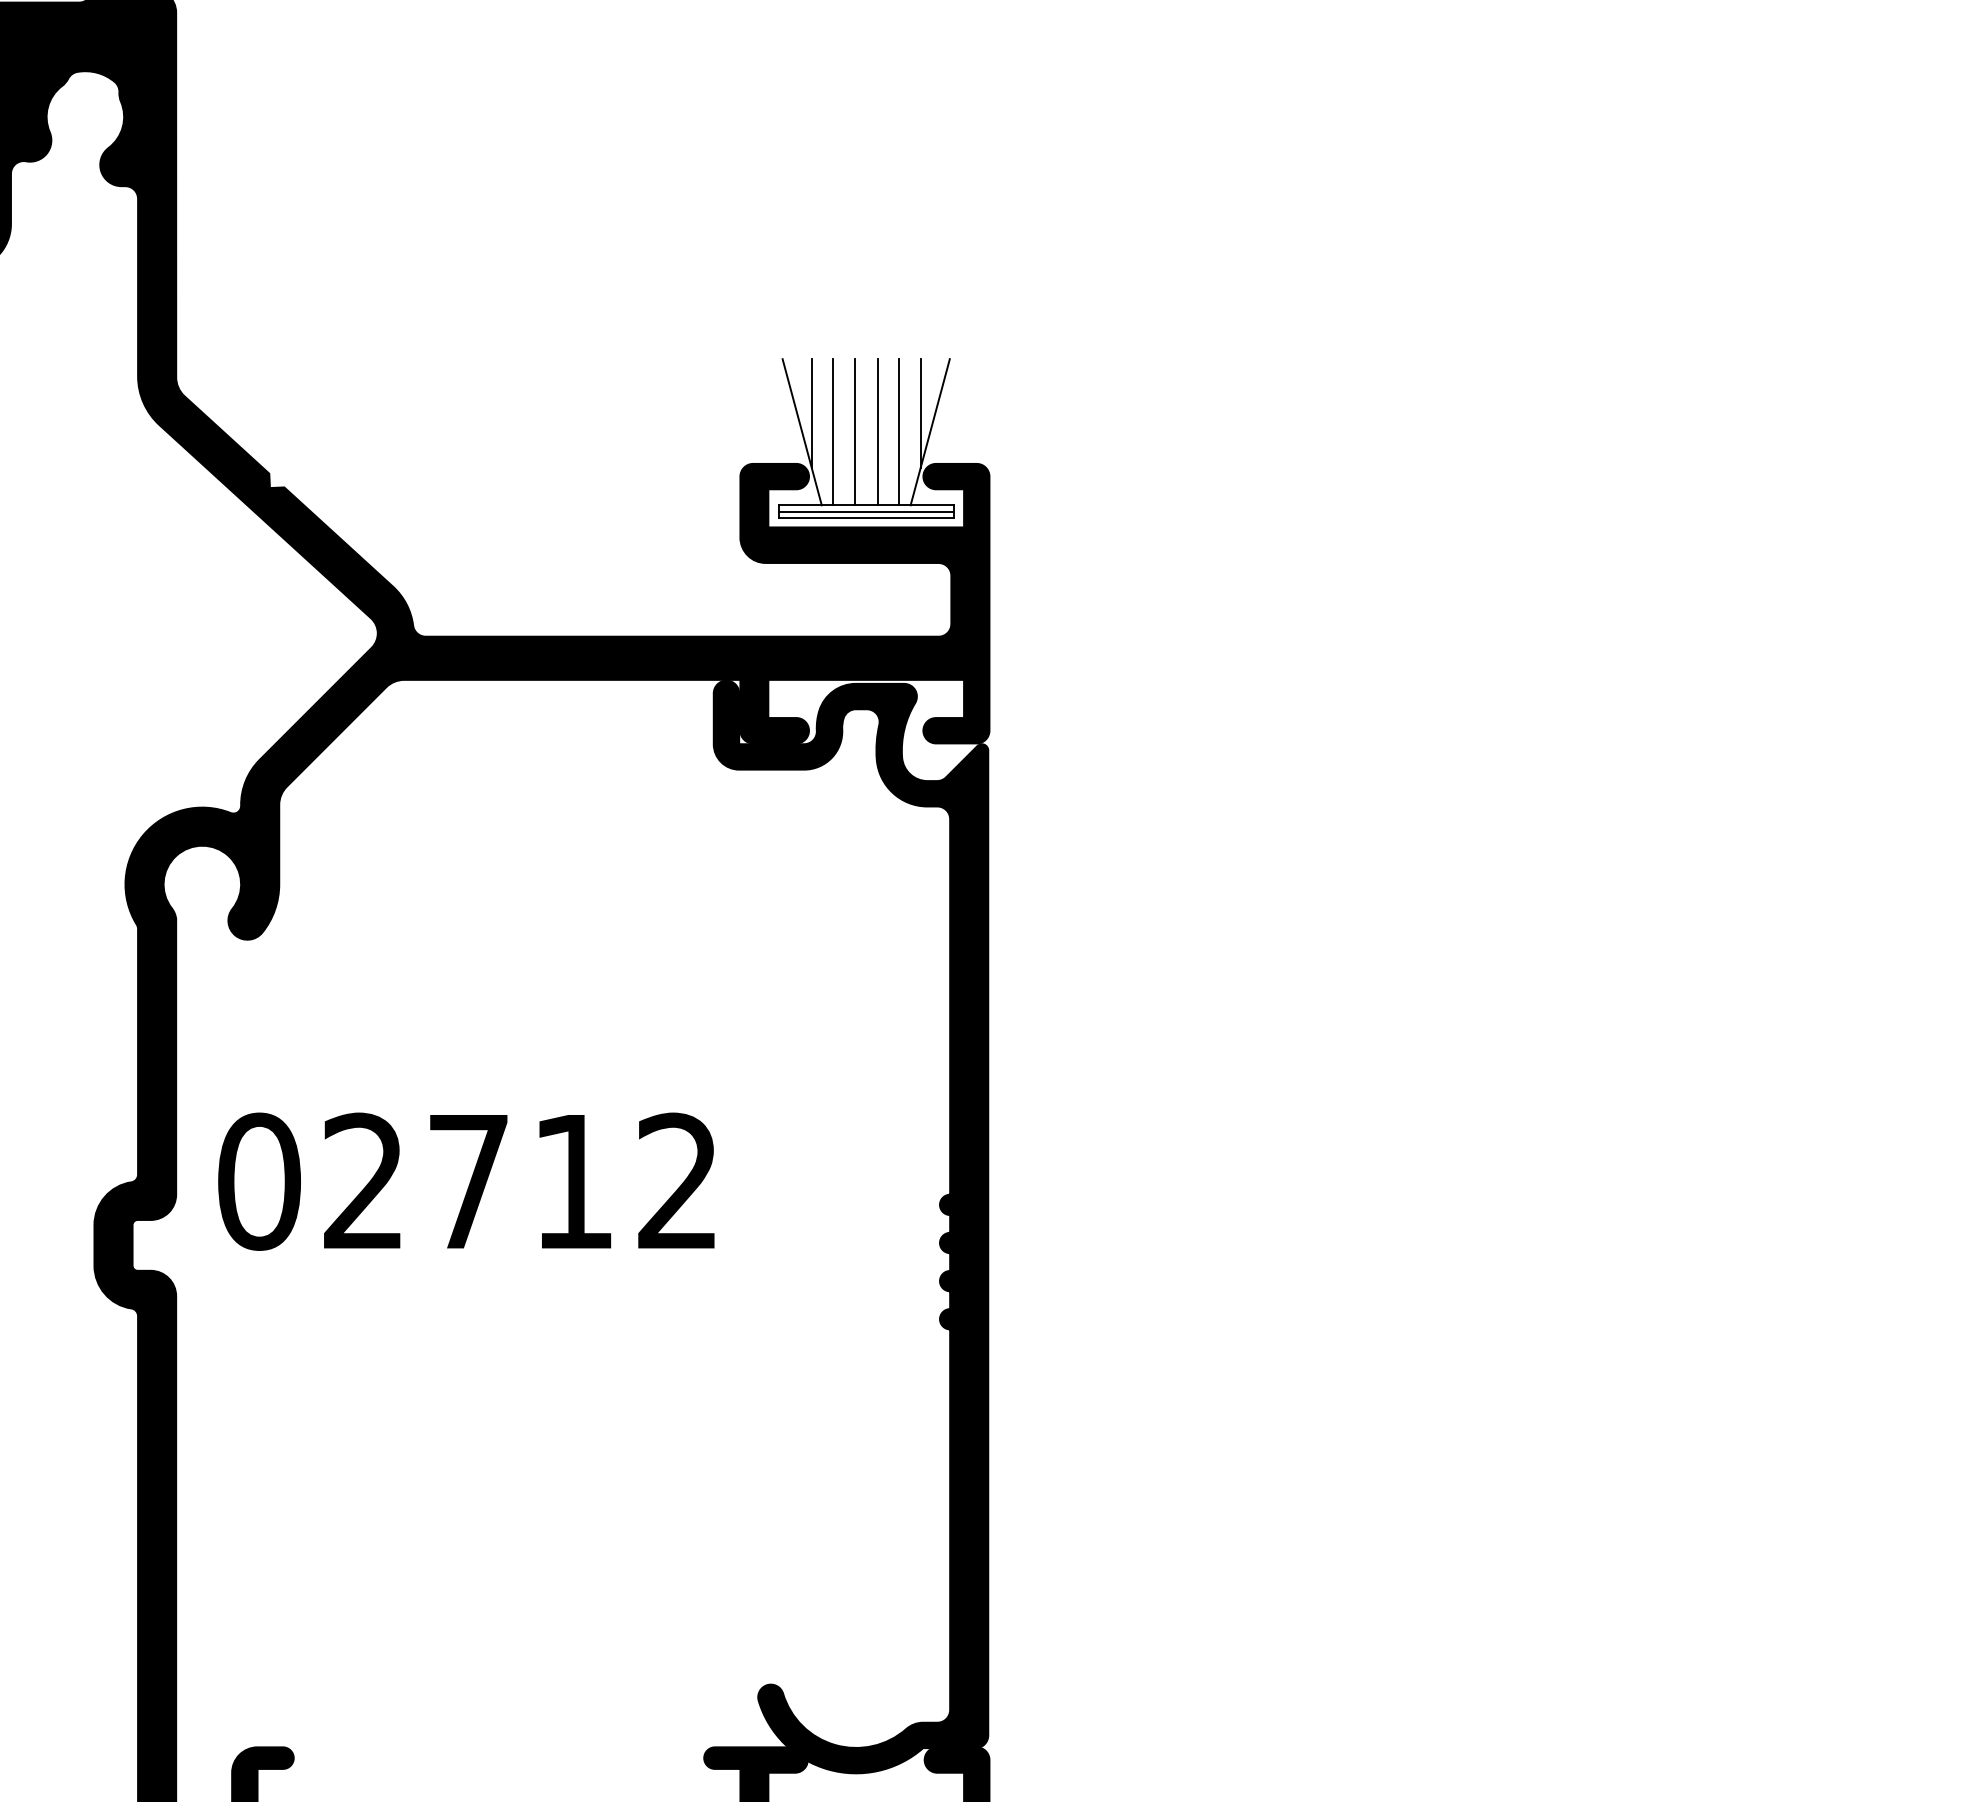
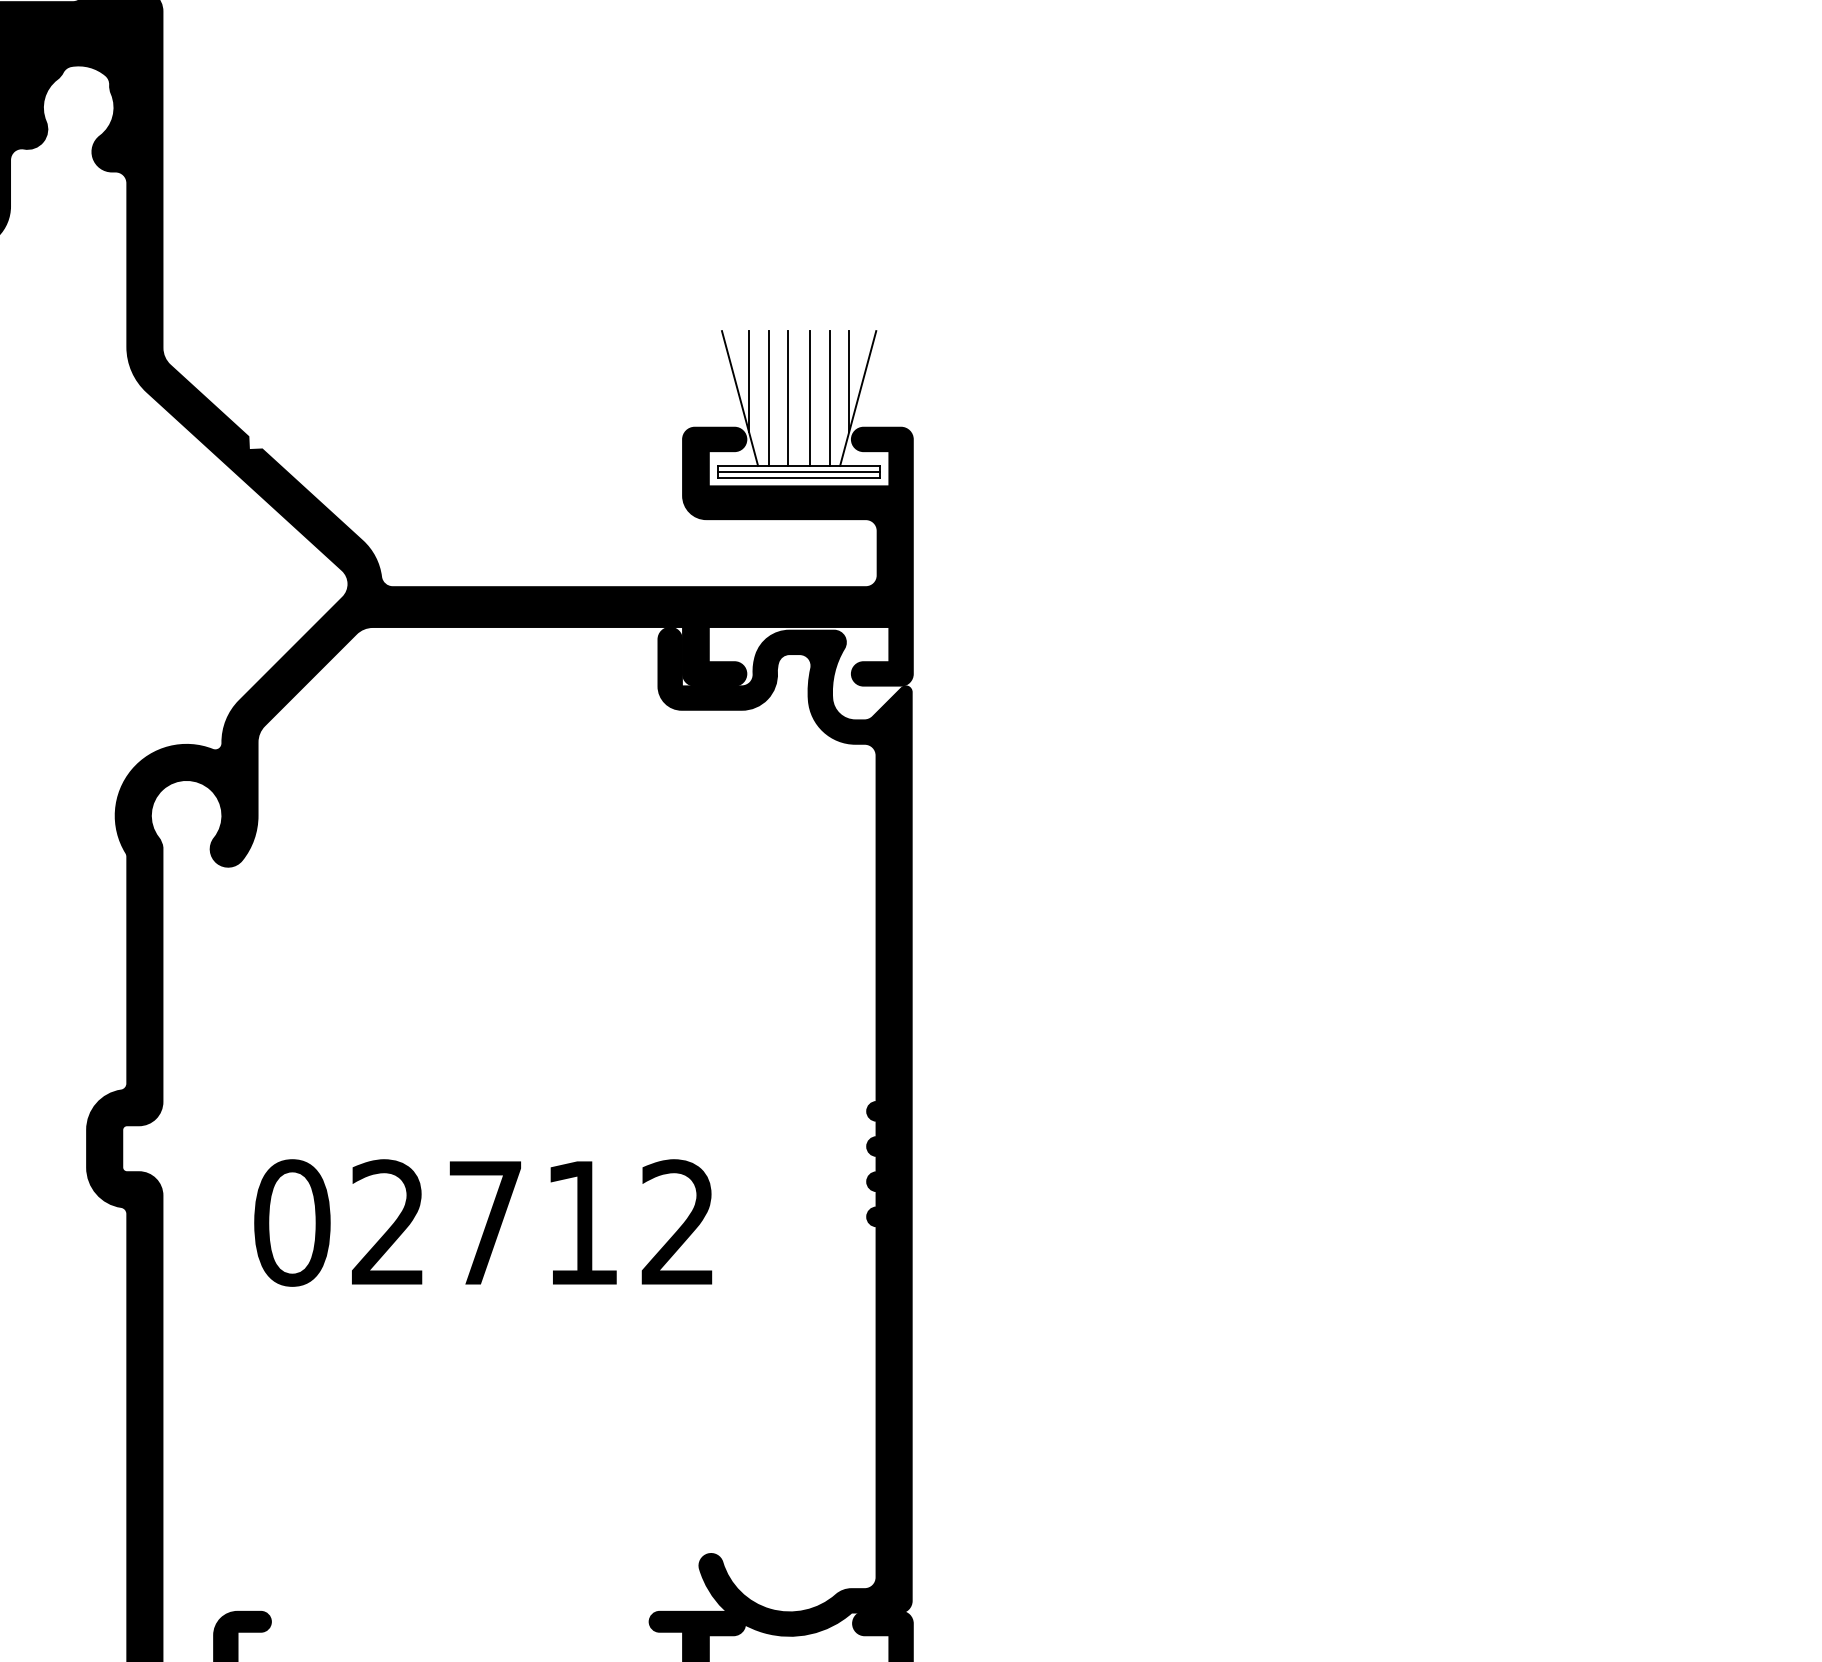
text: (466, 1181) -> (483, 1222), moved

